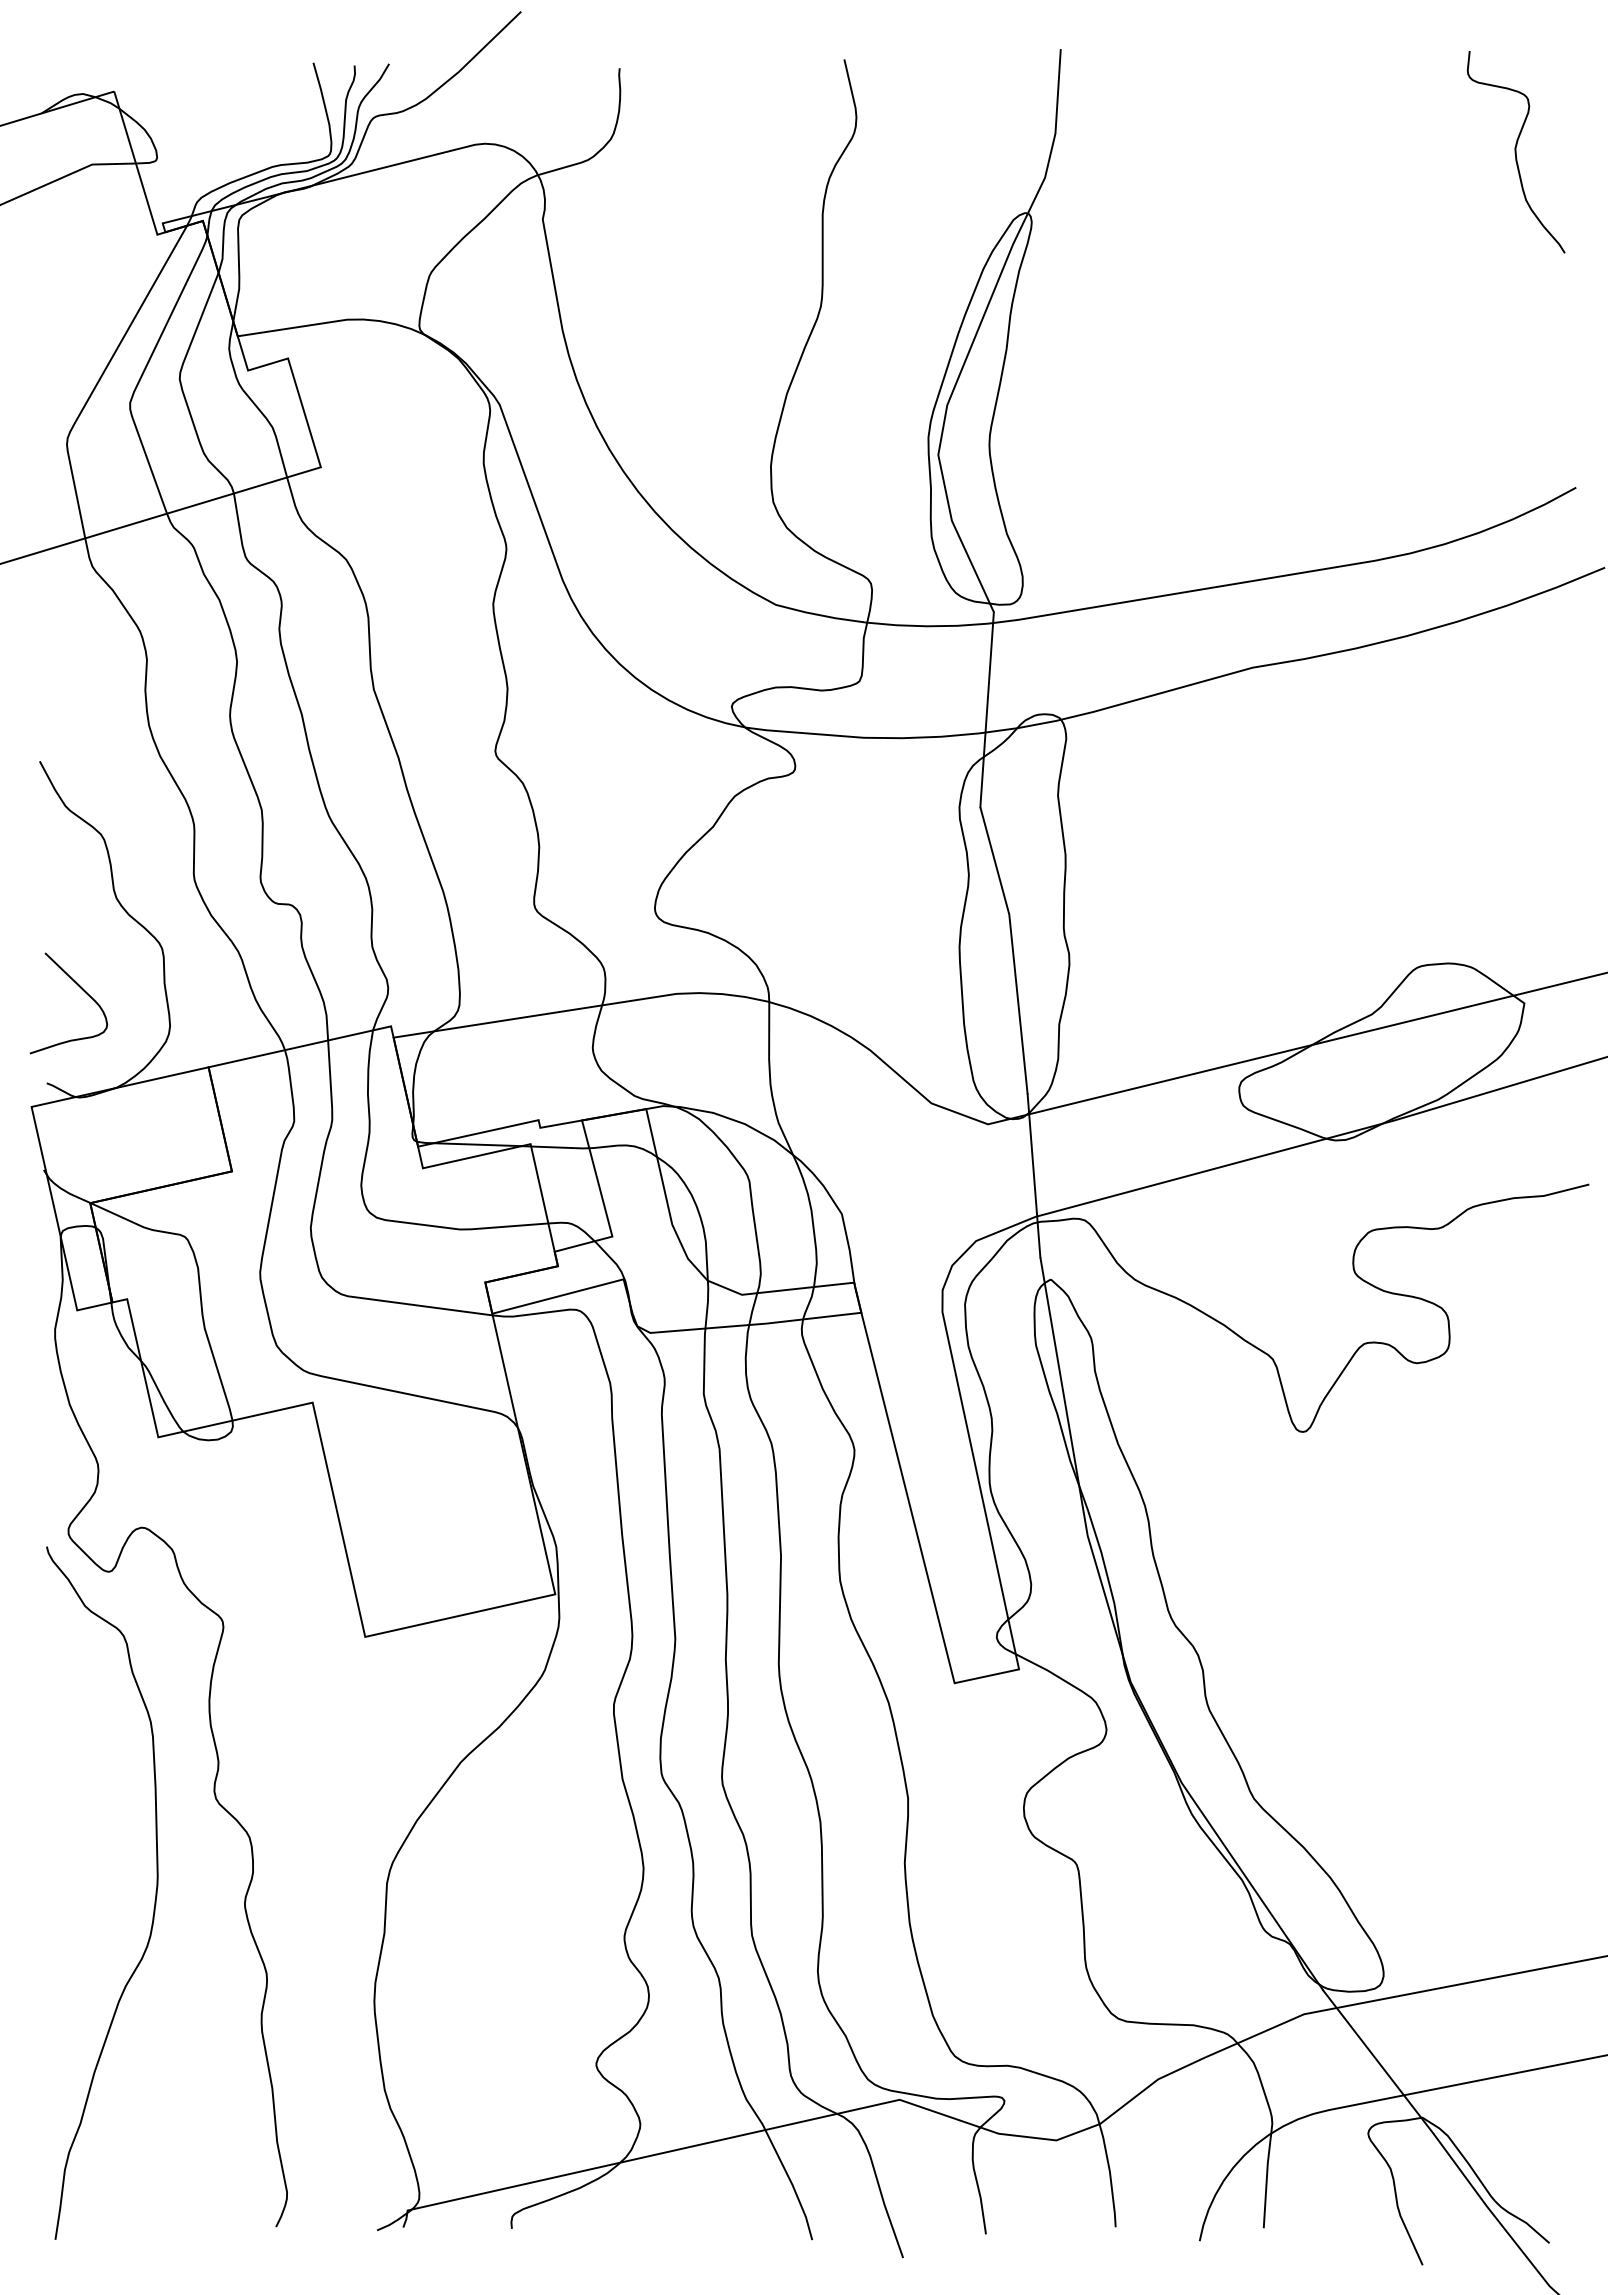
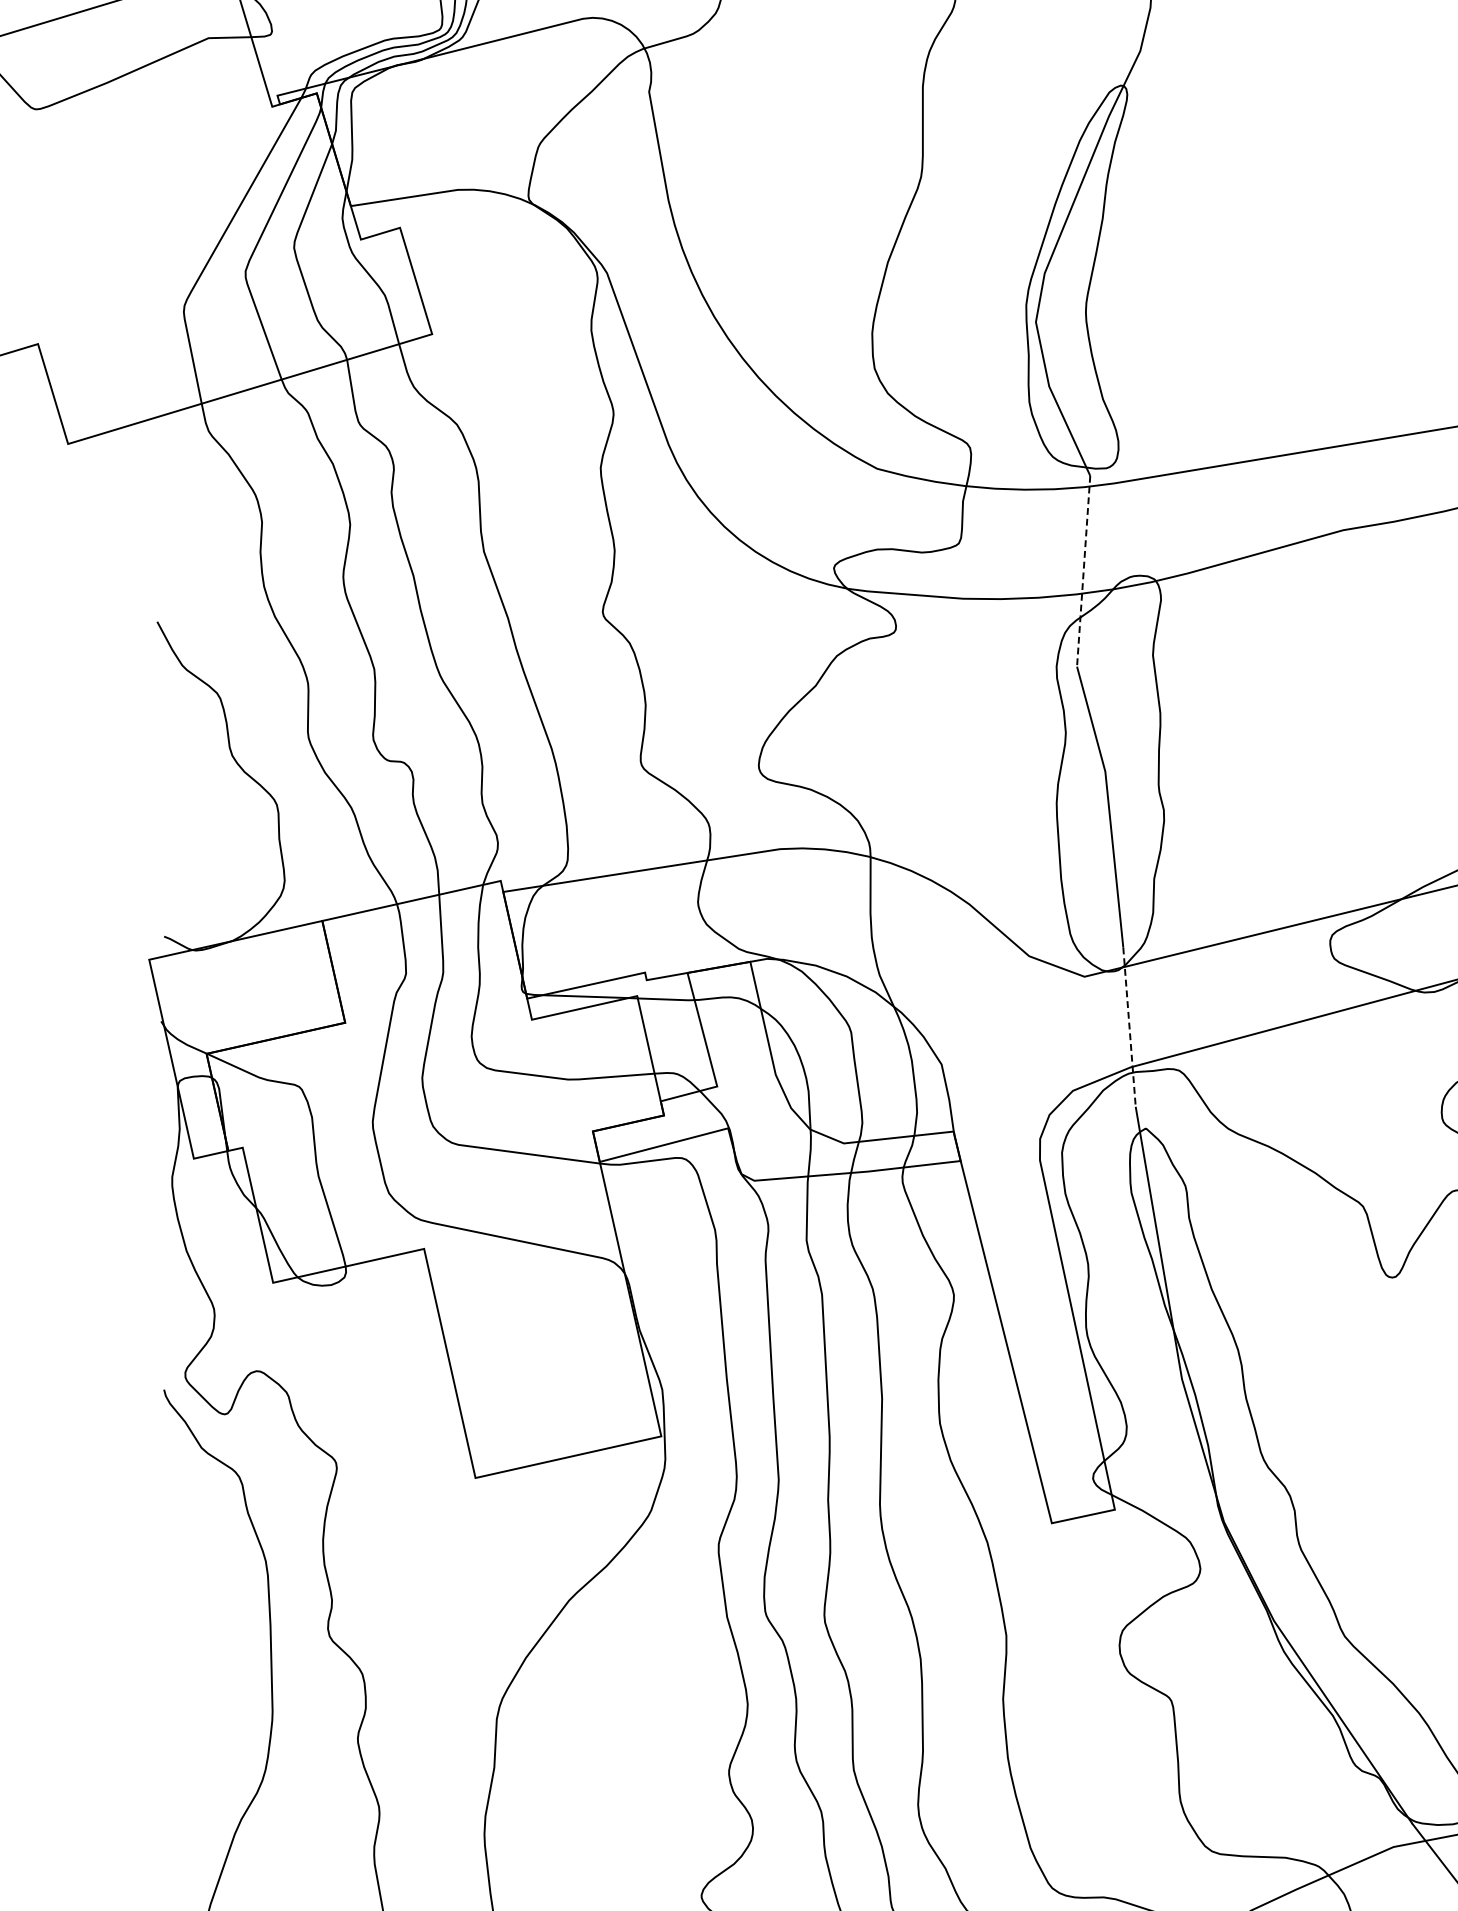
line: (987, 709) -> (1084, 571), solid -> dashed
curve: (81, 989) -> (198, 844), removed
line: (1034, 1175) -> (1129, 1026), solid -> dashed

